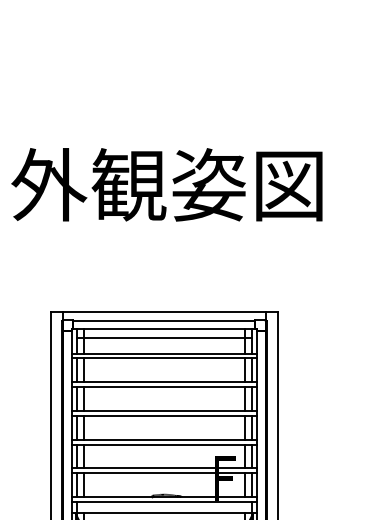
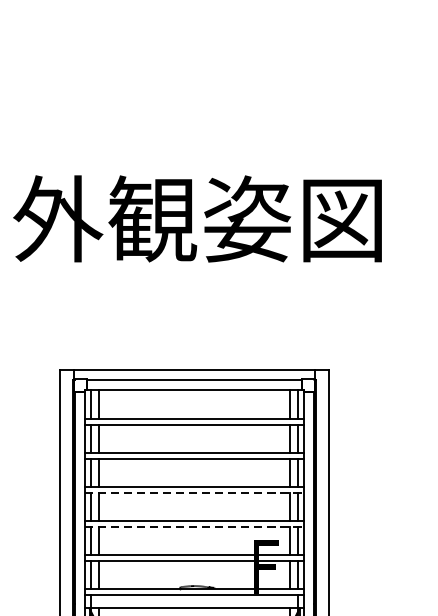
line: (164, 337) -> (194, 399), removed
line: (164, 415) -> (194, 492), solid -> dashed
line: (164, 444) -> (194, 526), solid -> dashed

